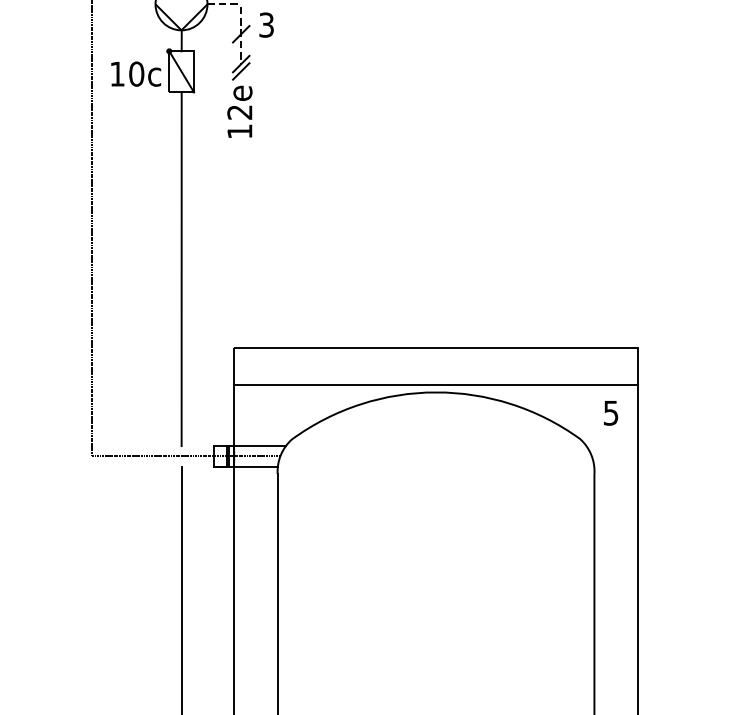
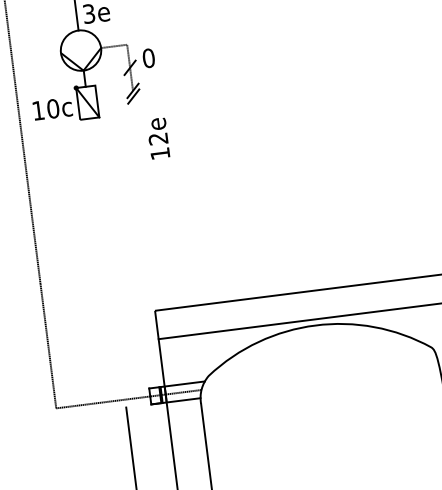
text: (266, 24) -> (148, 57), 3 -> 0
text: (239, 111) -> (158, 138), moved
line: (181, 269) -> (106, 255), removed

